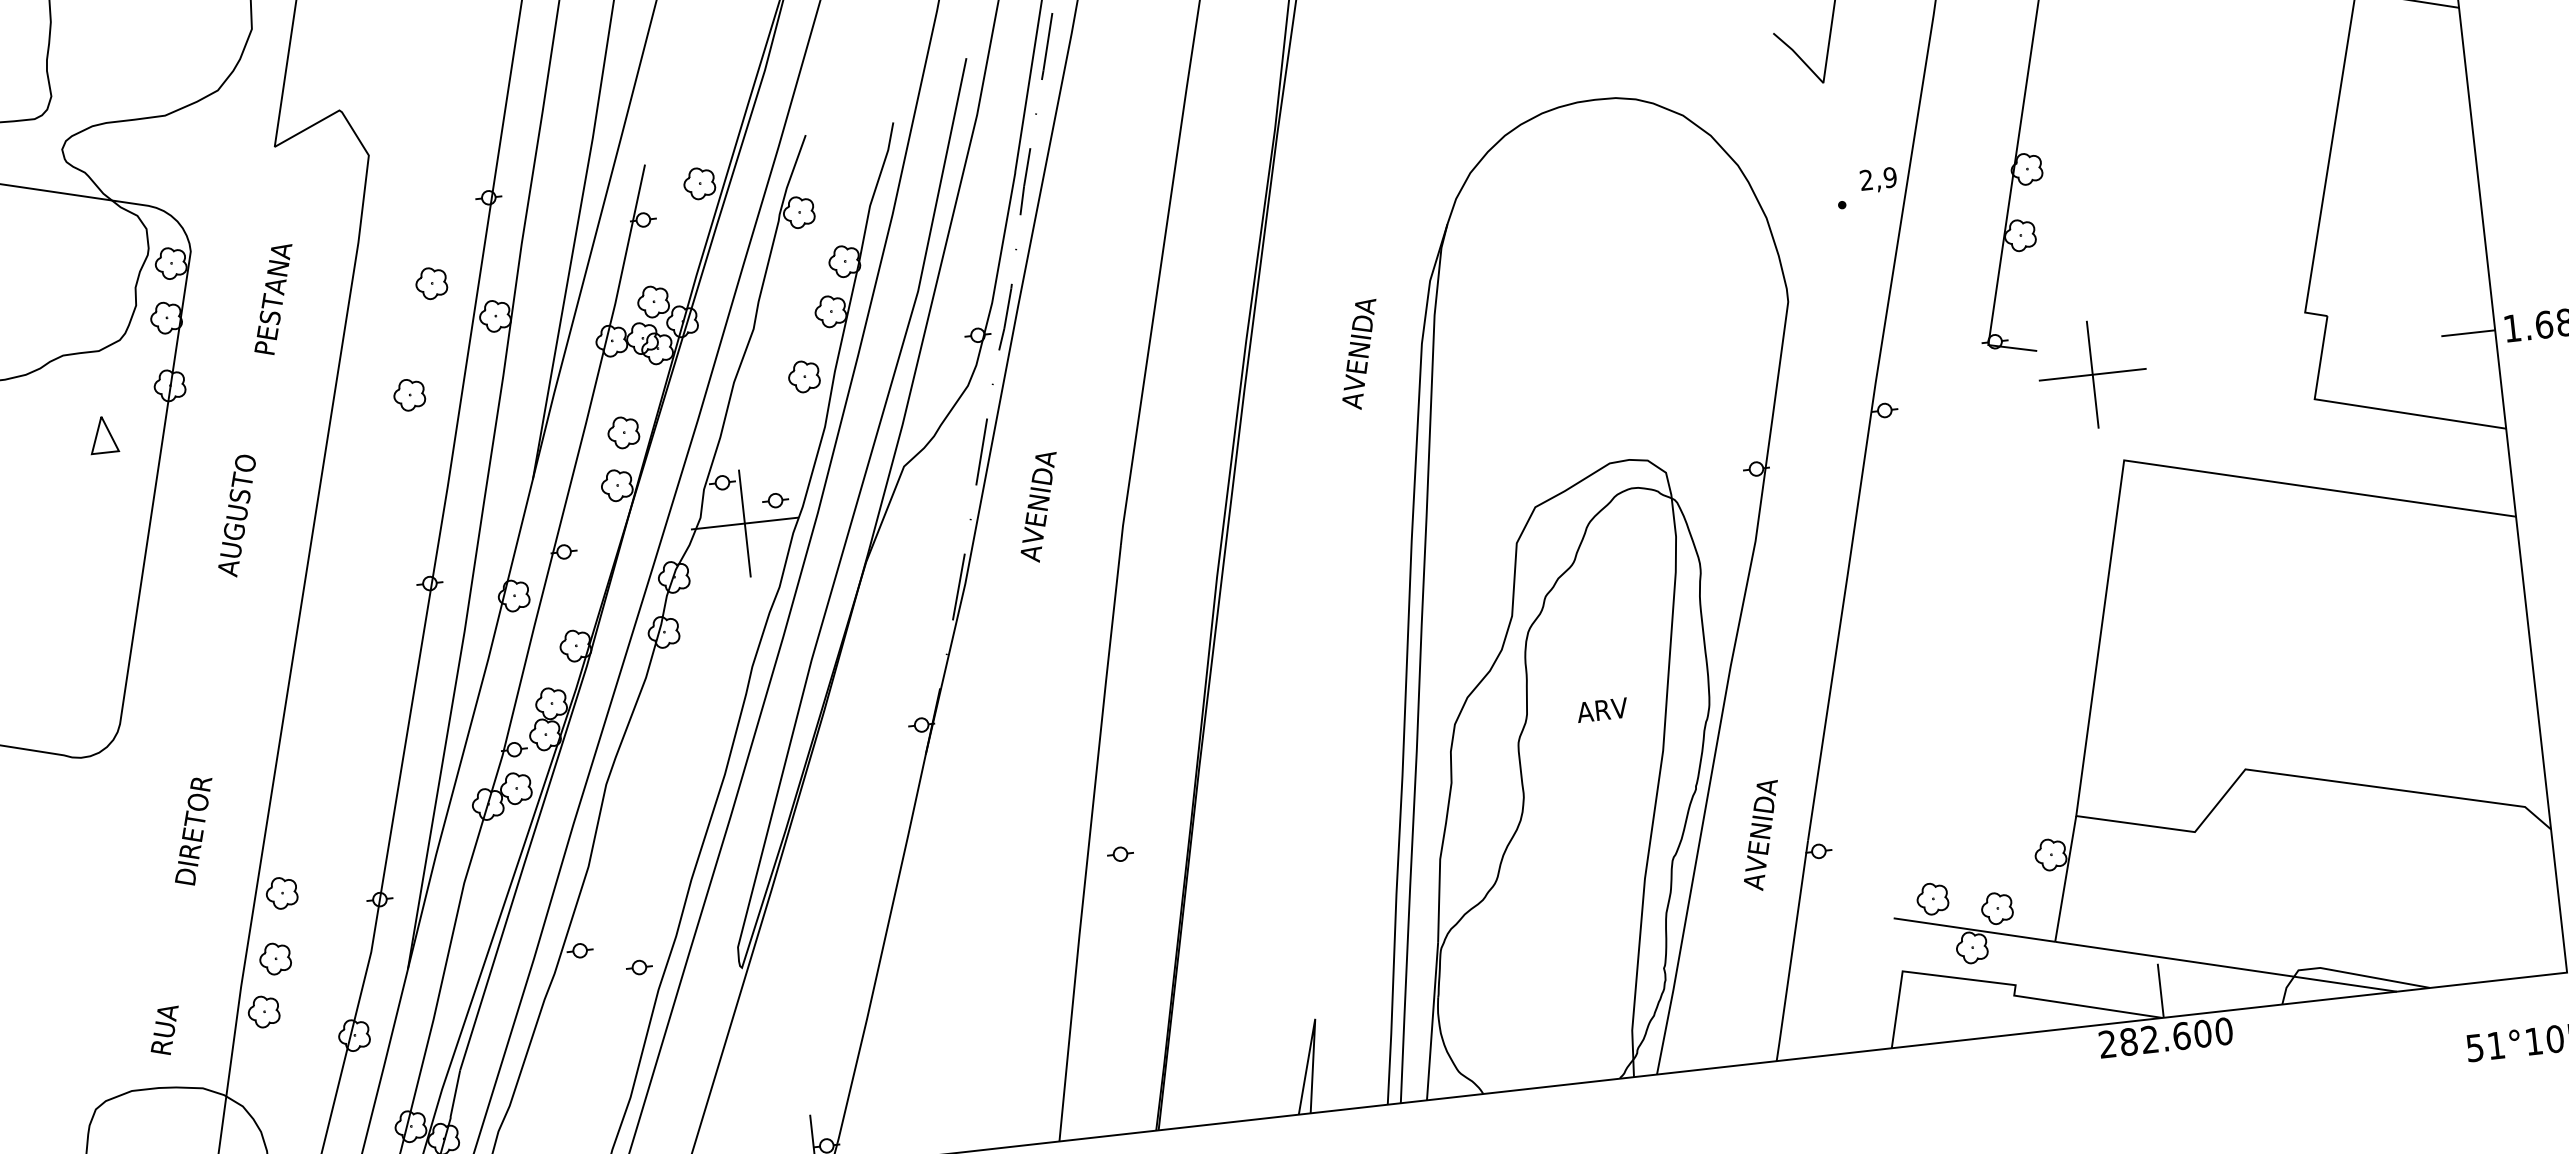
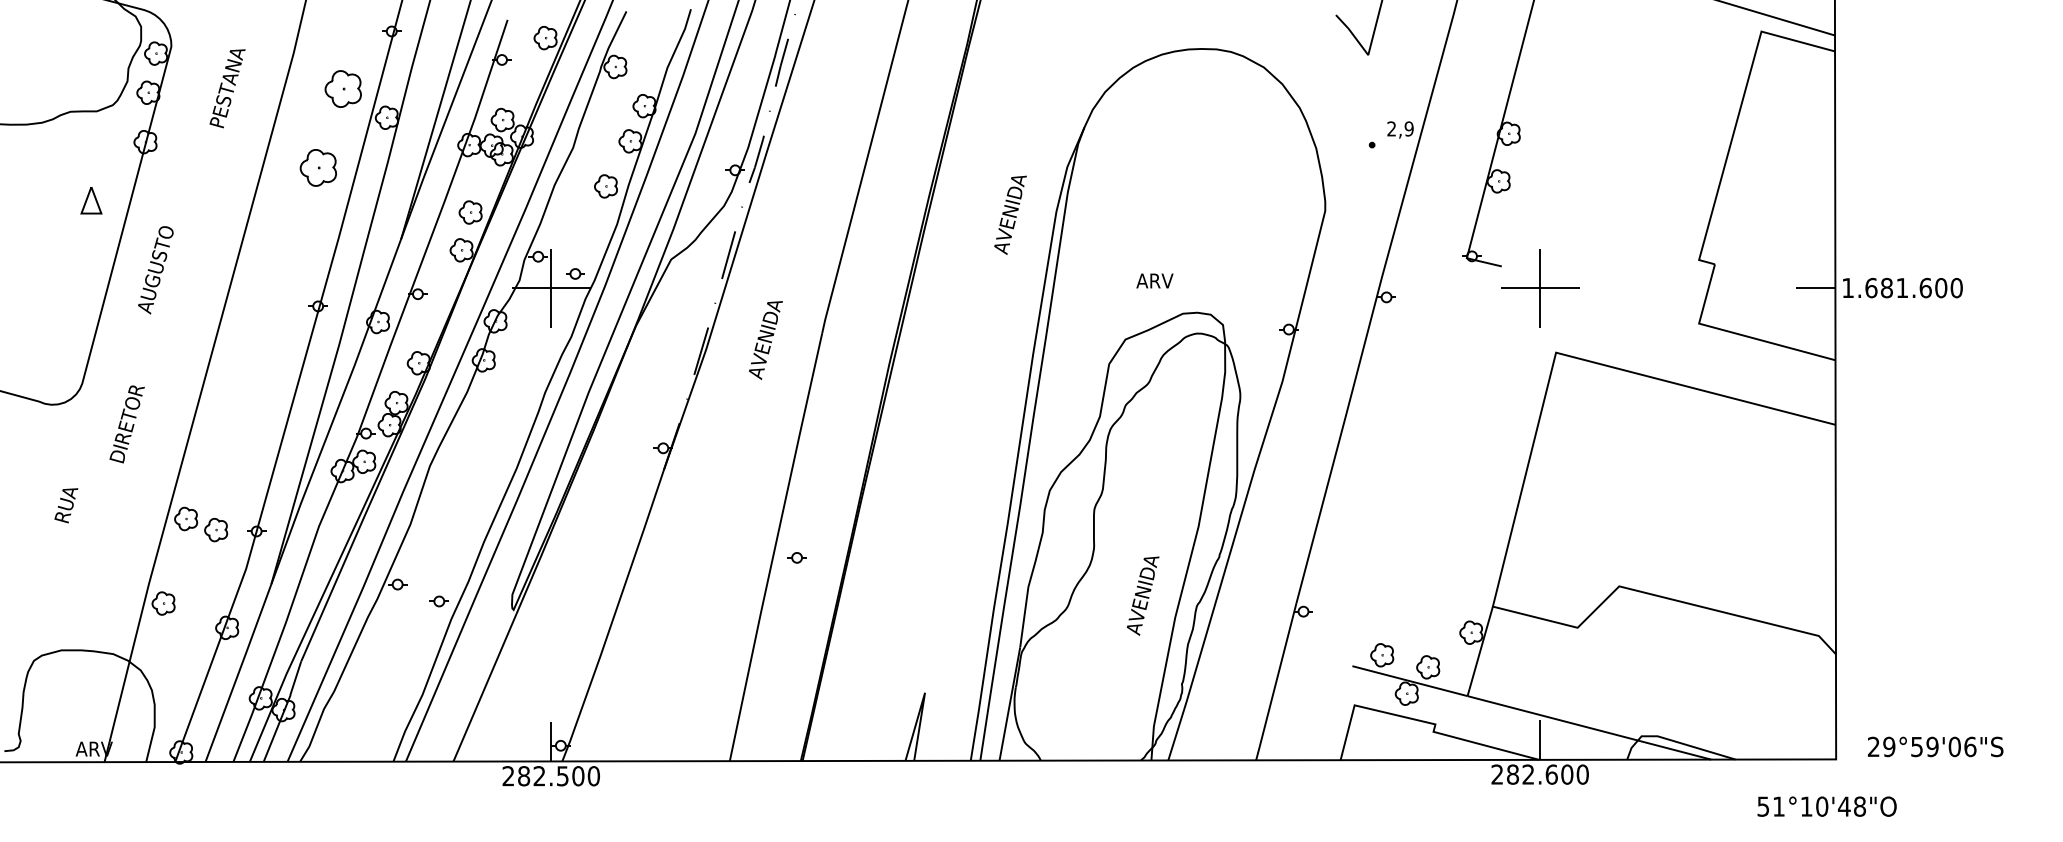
part: (431, 282) -> (343, 88), size x1.6
part: (409, 395) -> (318, 168), size x1.6
part: (103, 434) -> (91, 200), moved
text: (1038, 508) -> (765, 340), moved
text: (236, 516) -> (155, 270), moved
text: (1601, 709) -> (1154, 280), moved
text: (192, 832) -> (126, 424), moved
text: (1760, 835) -> (1142, 595), moved
part: (275, 959) -> (216, 530), moved
text: (165, 1030) -> (66, 505), moved

